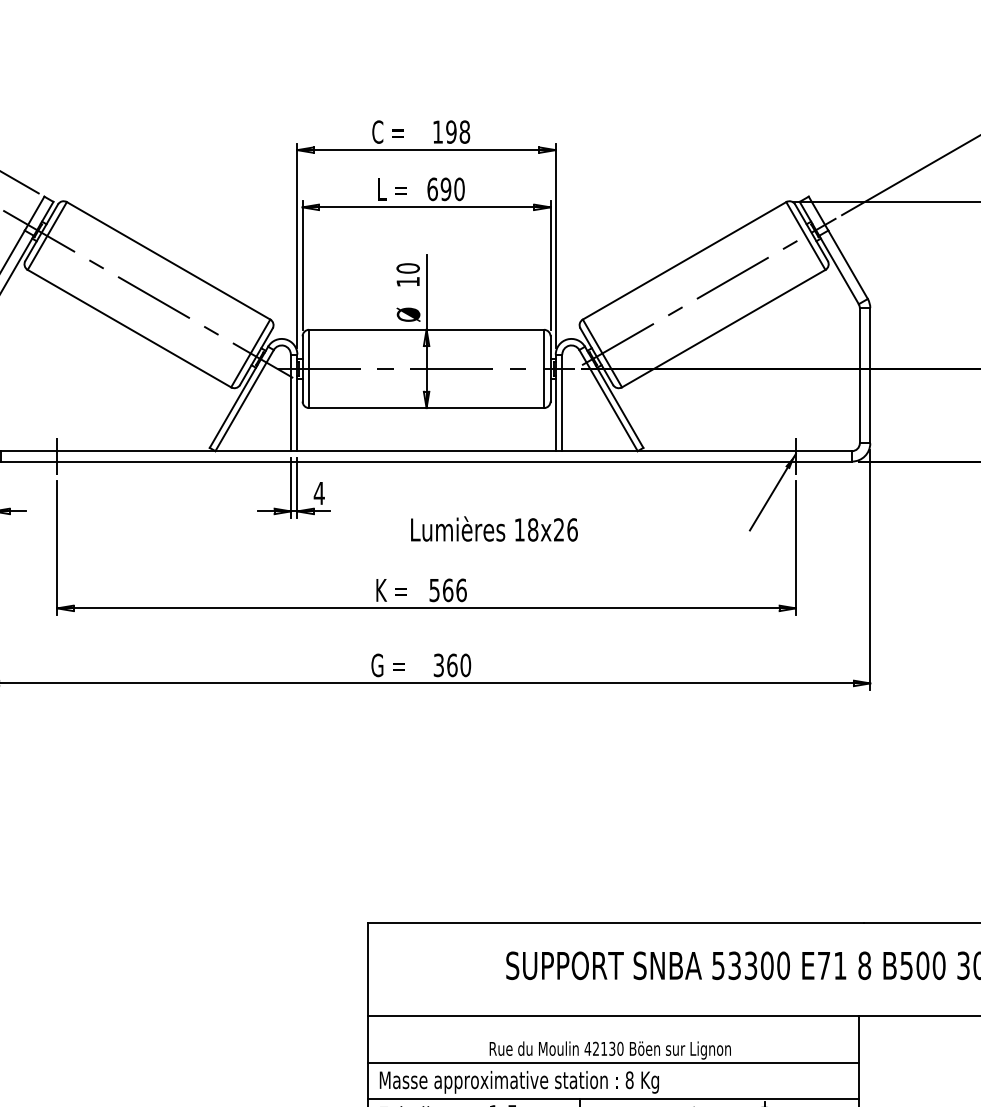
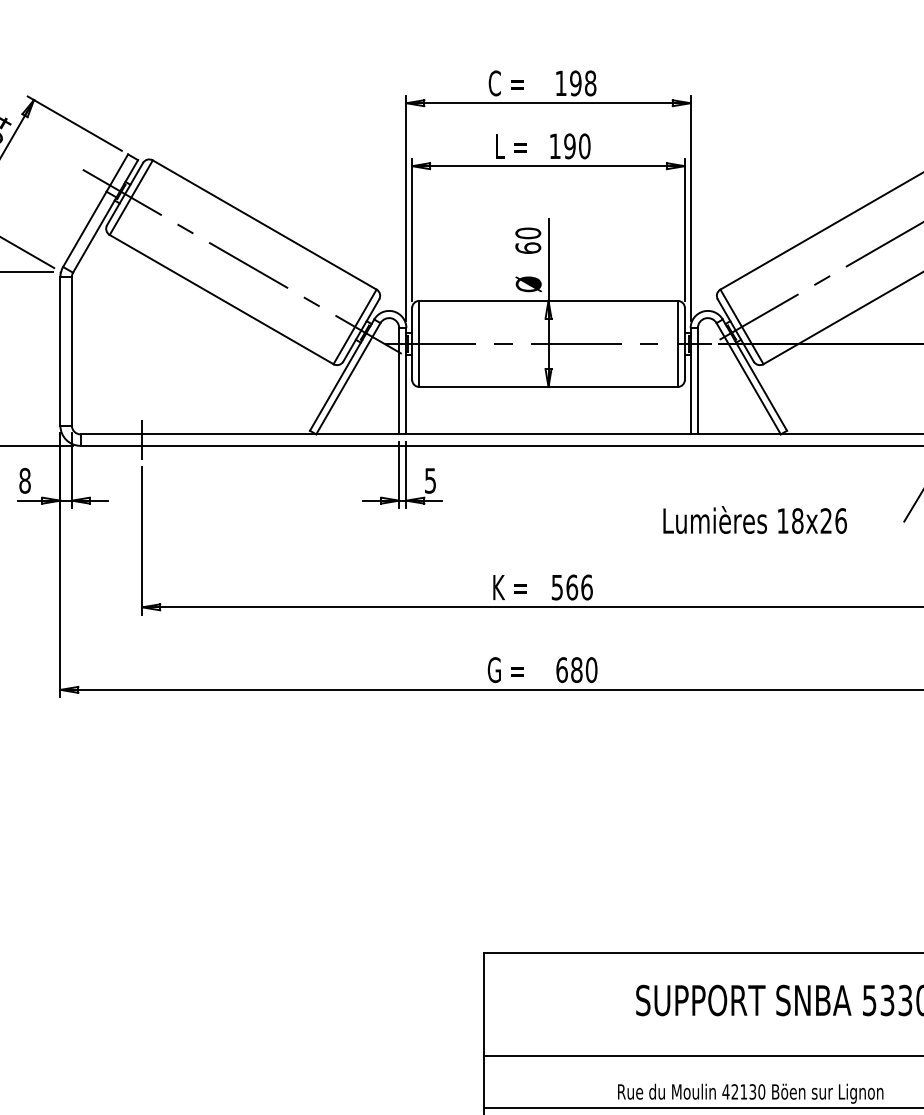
text: (432, 189) -> (555, 146), 690 -> 190
text: (407, 281) -> (527, 247), 10 -> 60
text: (318, 493) -> (429, 480), 4 -> 5
text: (494, 528) -> (755, 519), moved
text: (445, 665) -> (569, 670), 360 -> 680

